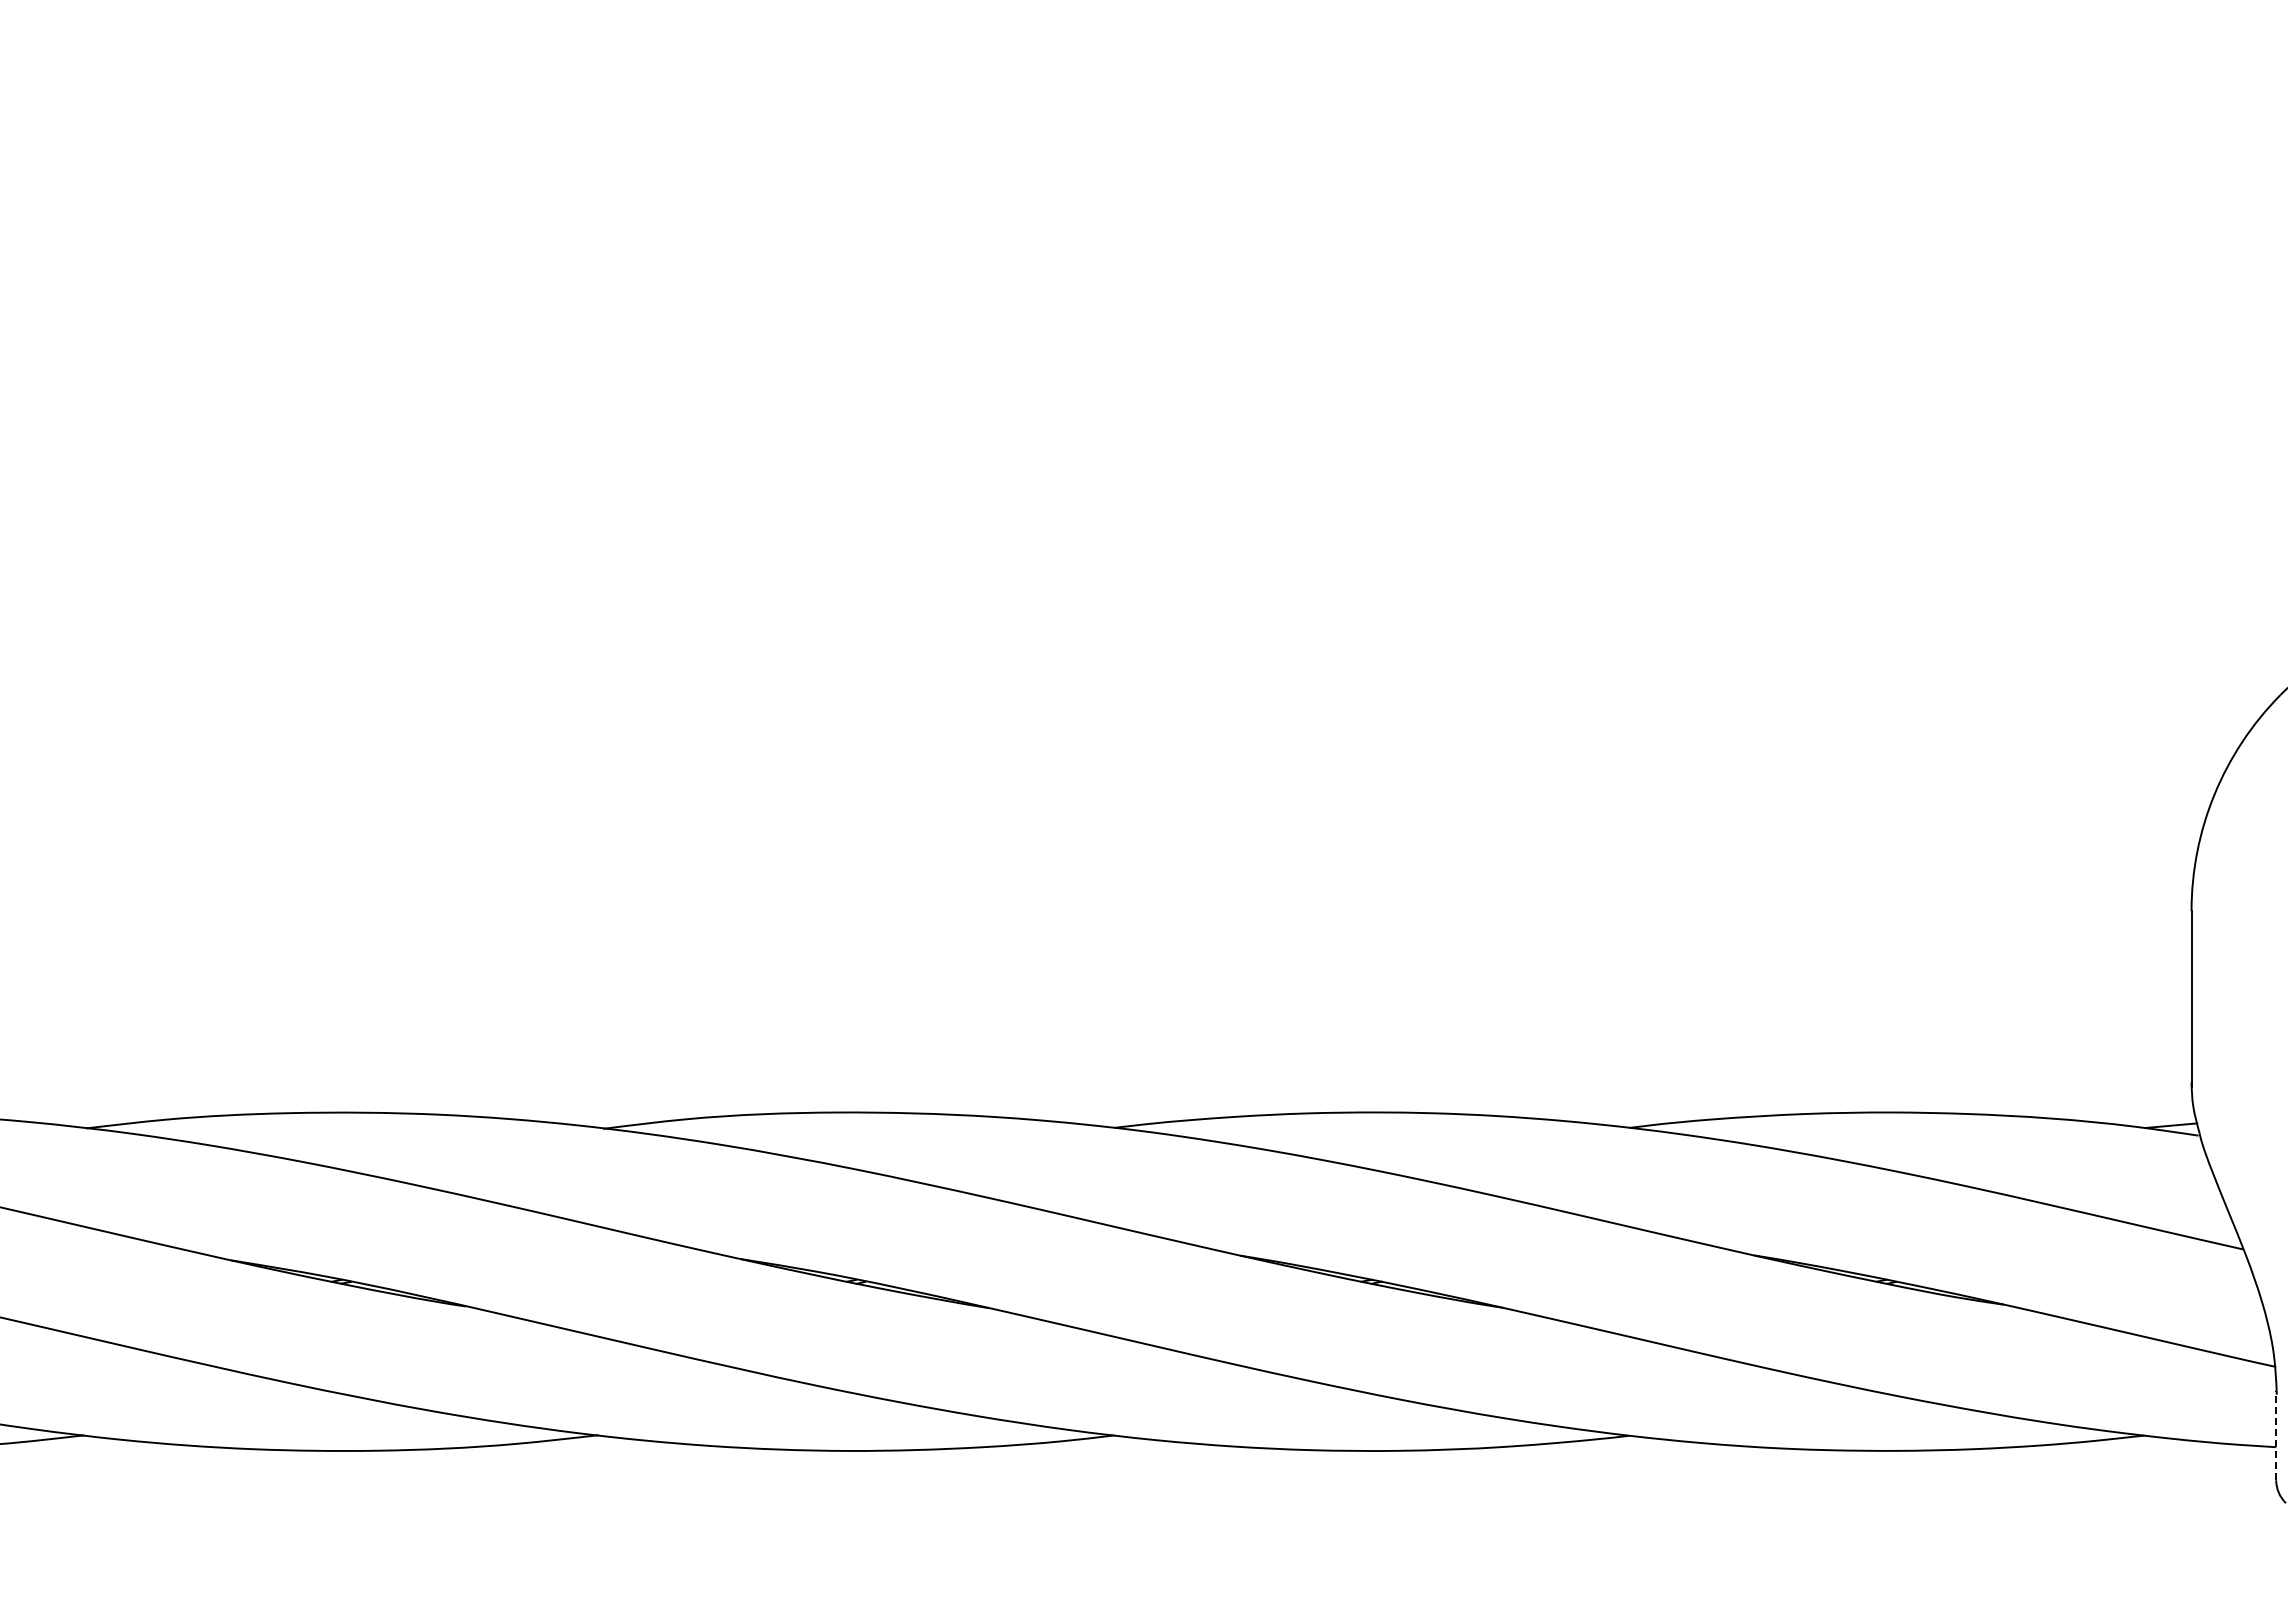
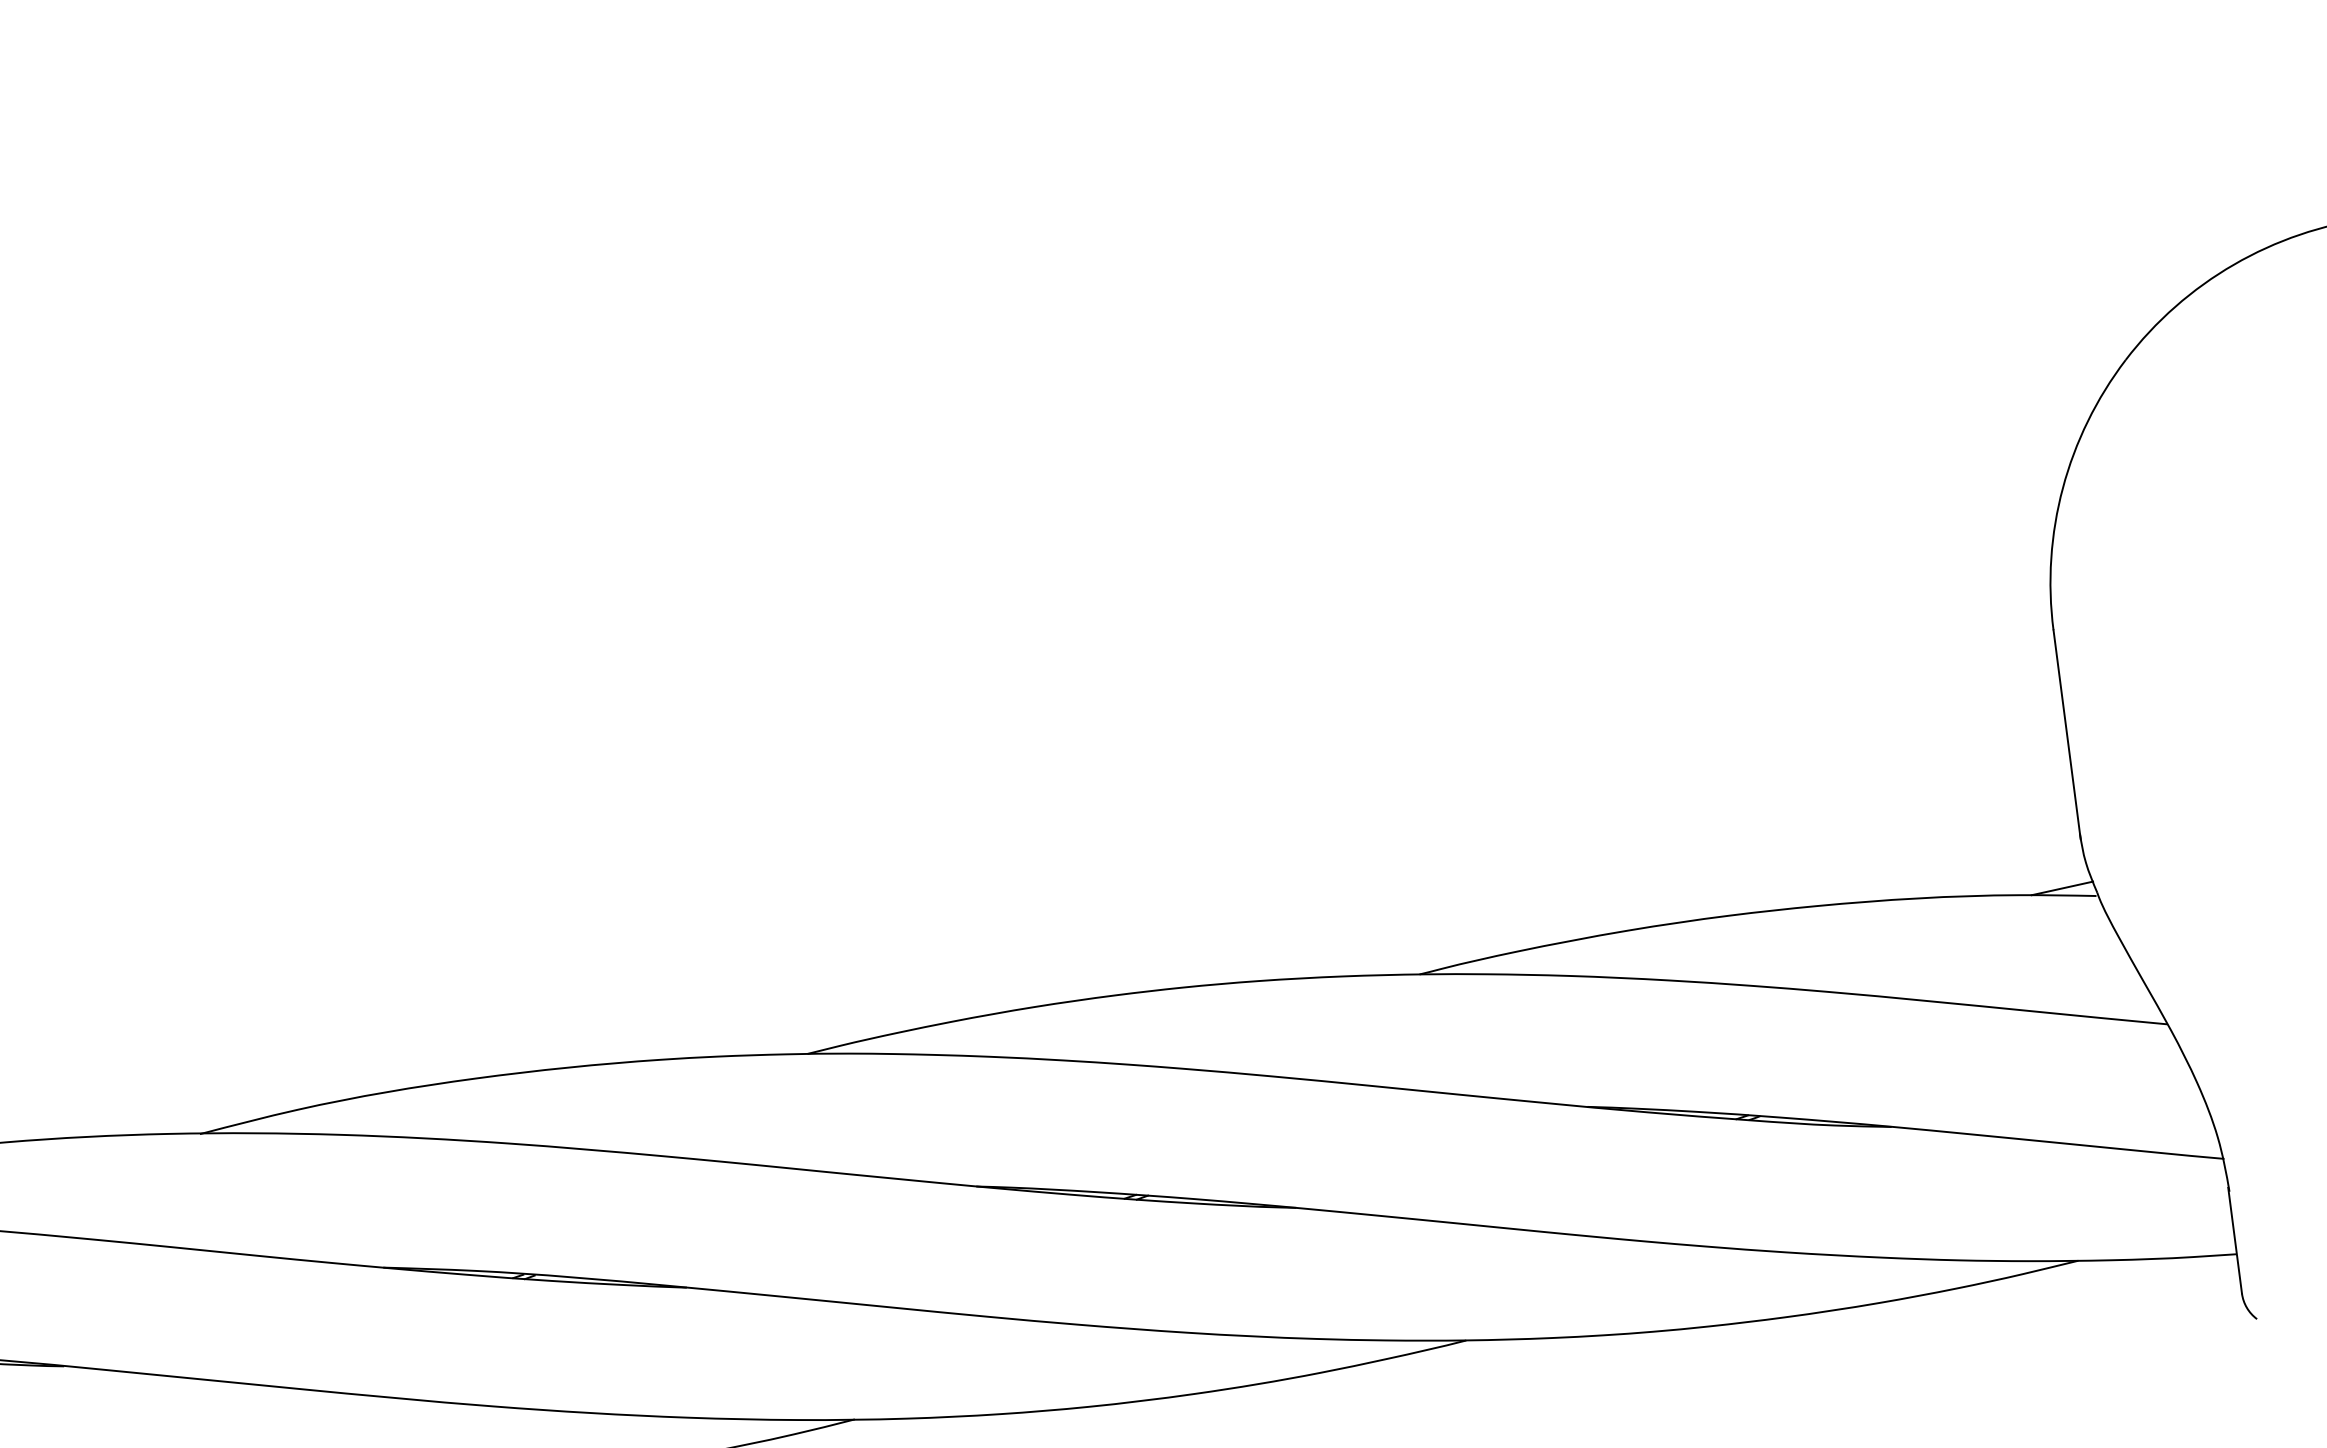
line: (2276, 1435) -> (2235, 1240), dashed -> solid

